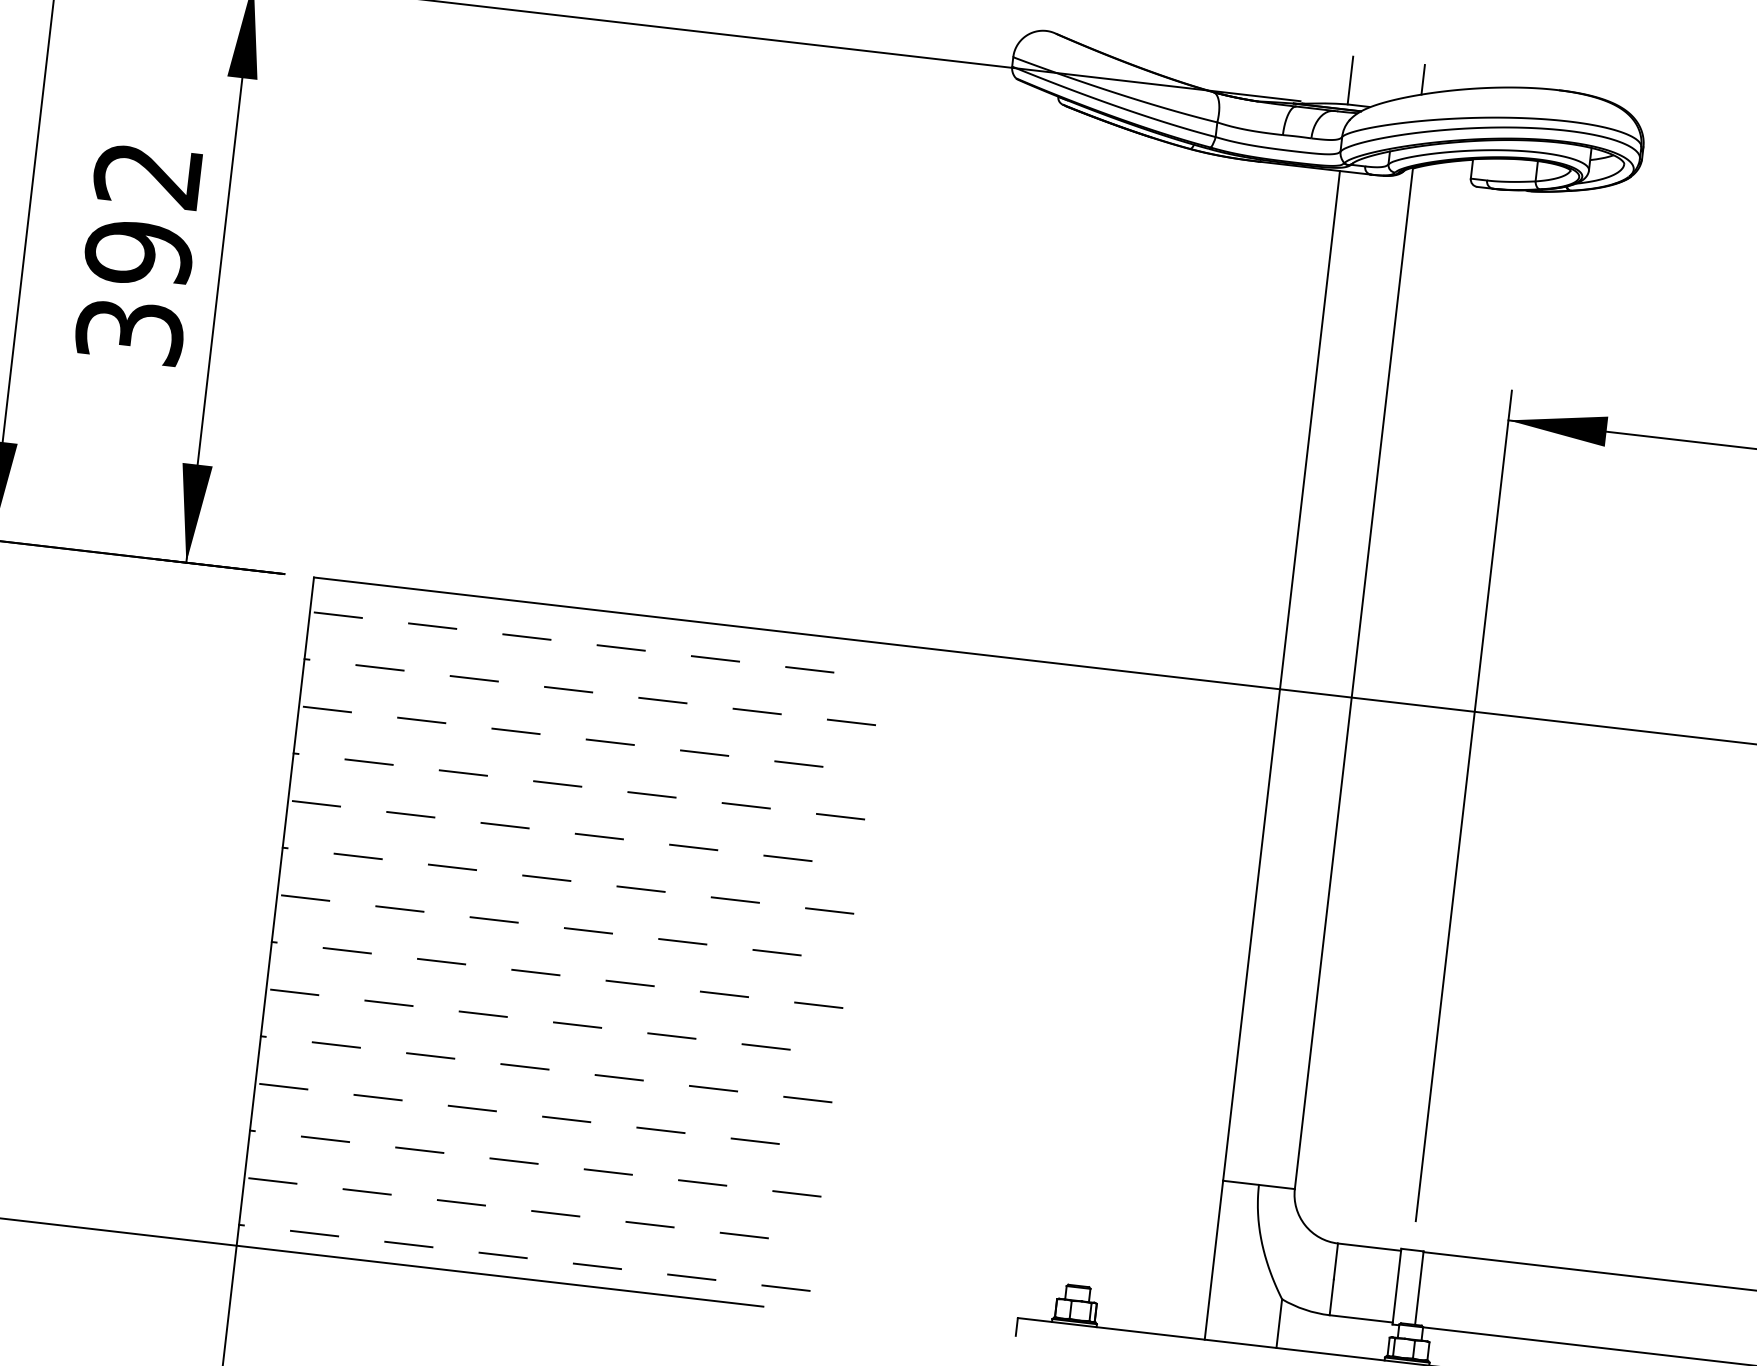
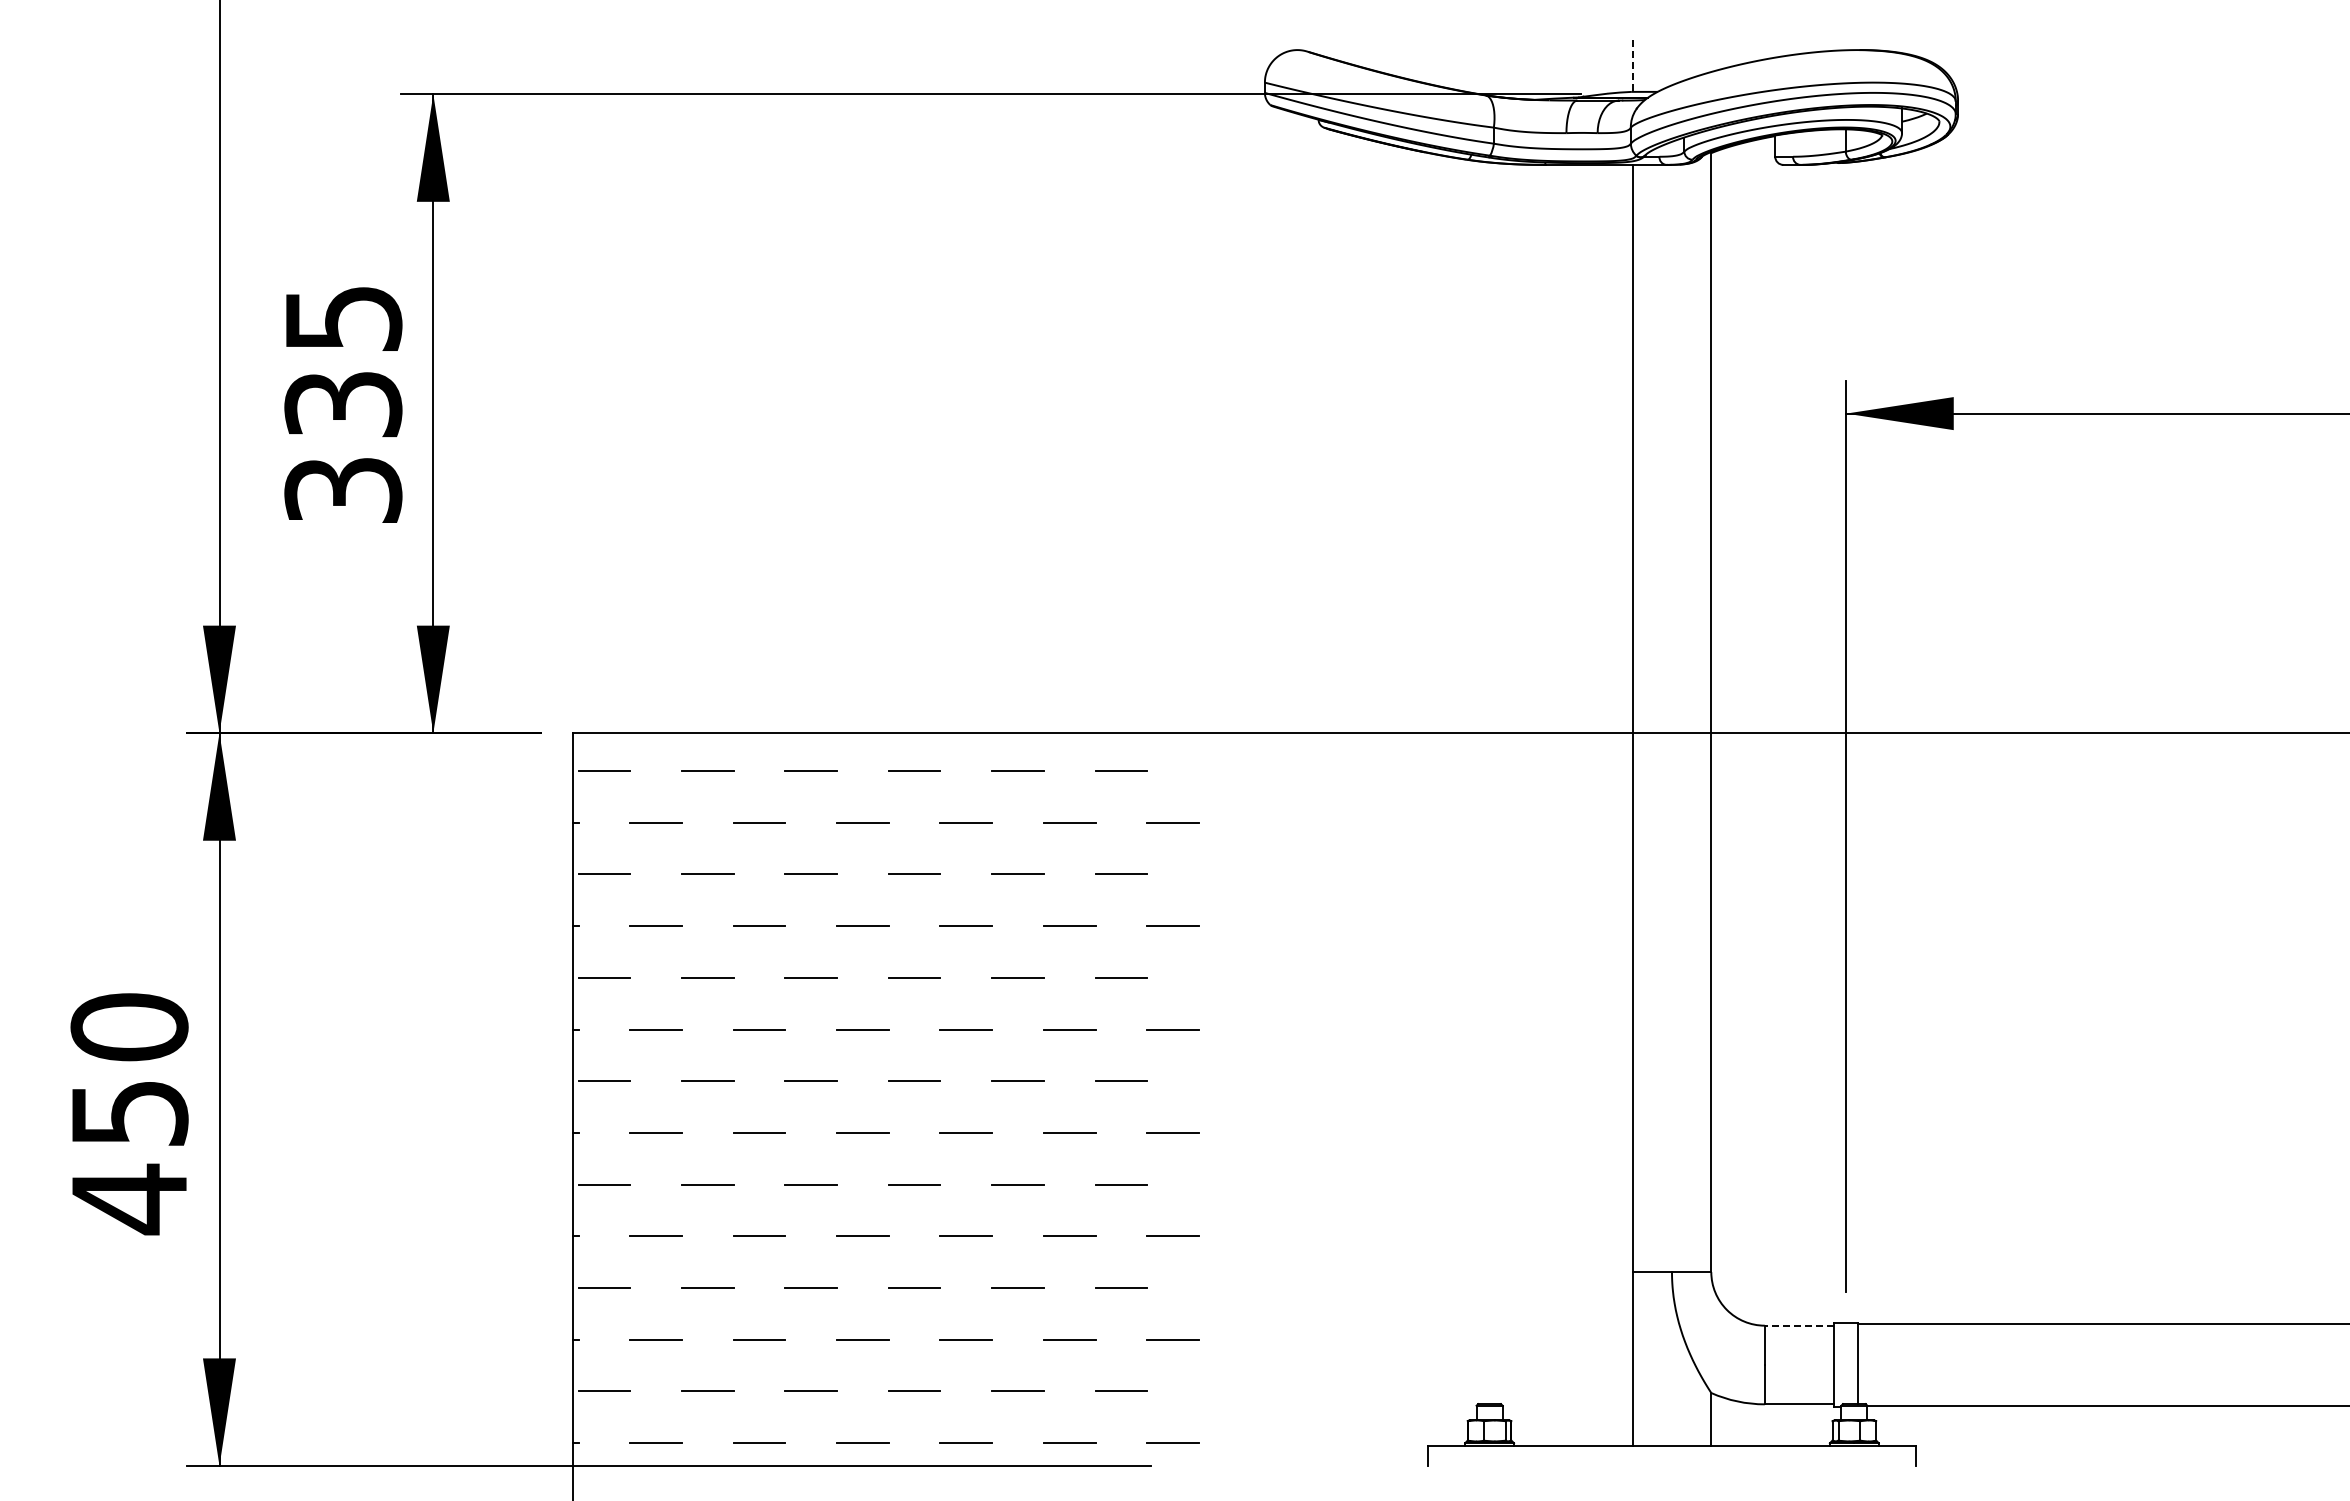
line: (1423, 79) -> (1711, 55), removed
line: (1350, 81) -> (1632, 66), solid -> dashed
text: (143, 215) -> (343, 362), 392 -> 335
line: (1369, 1247) -> (1799, 1325), solid -> dashed

